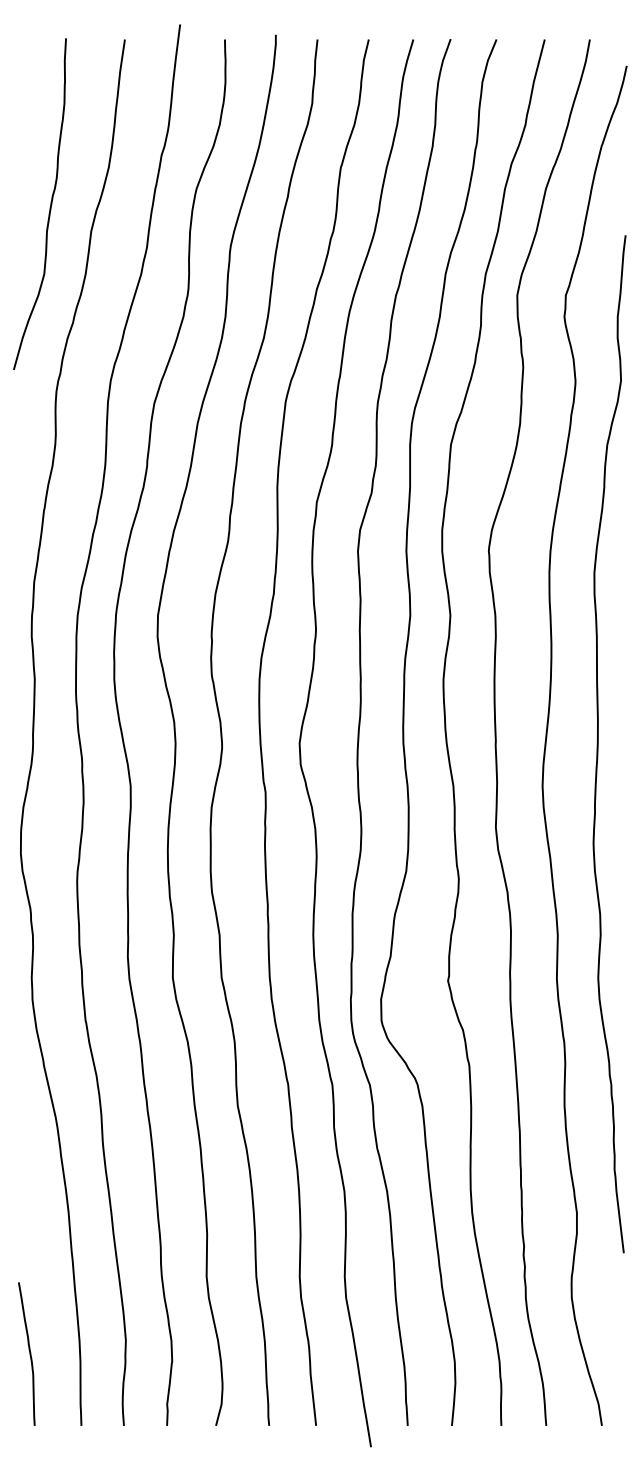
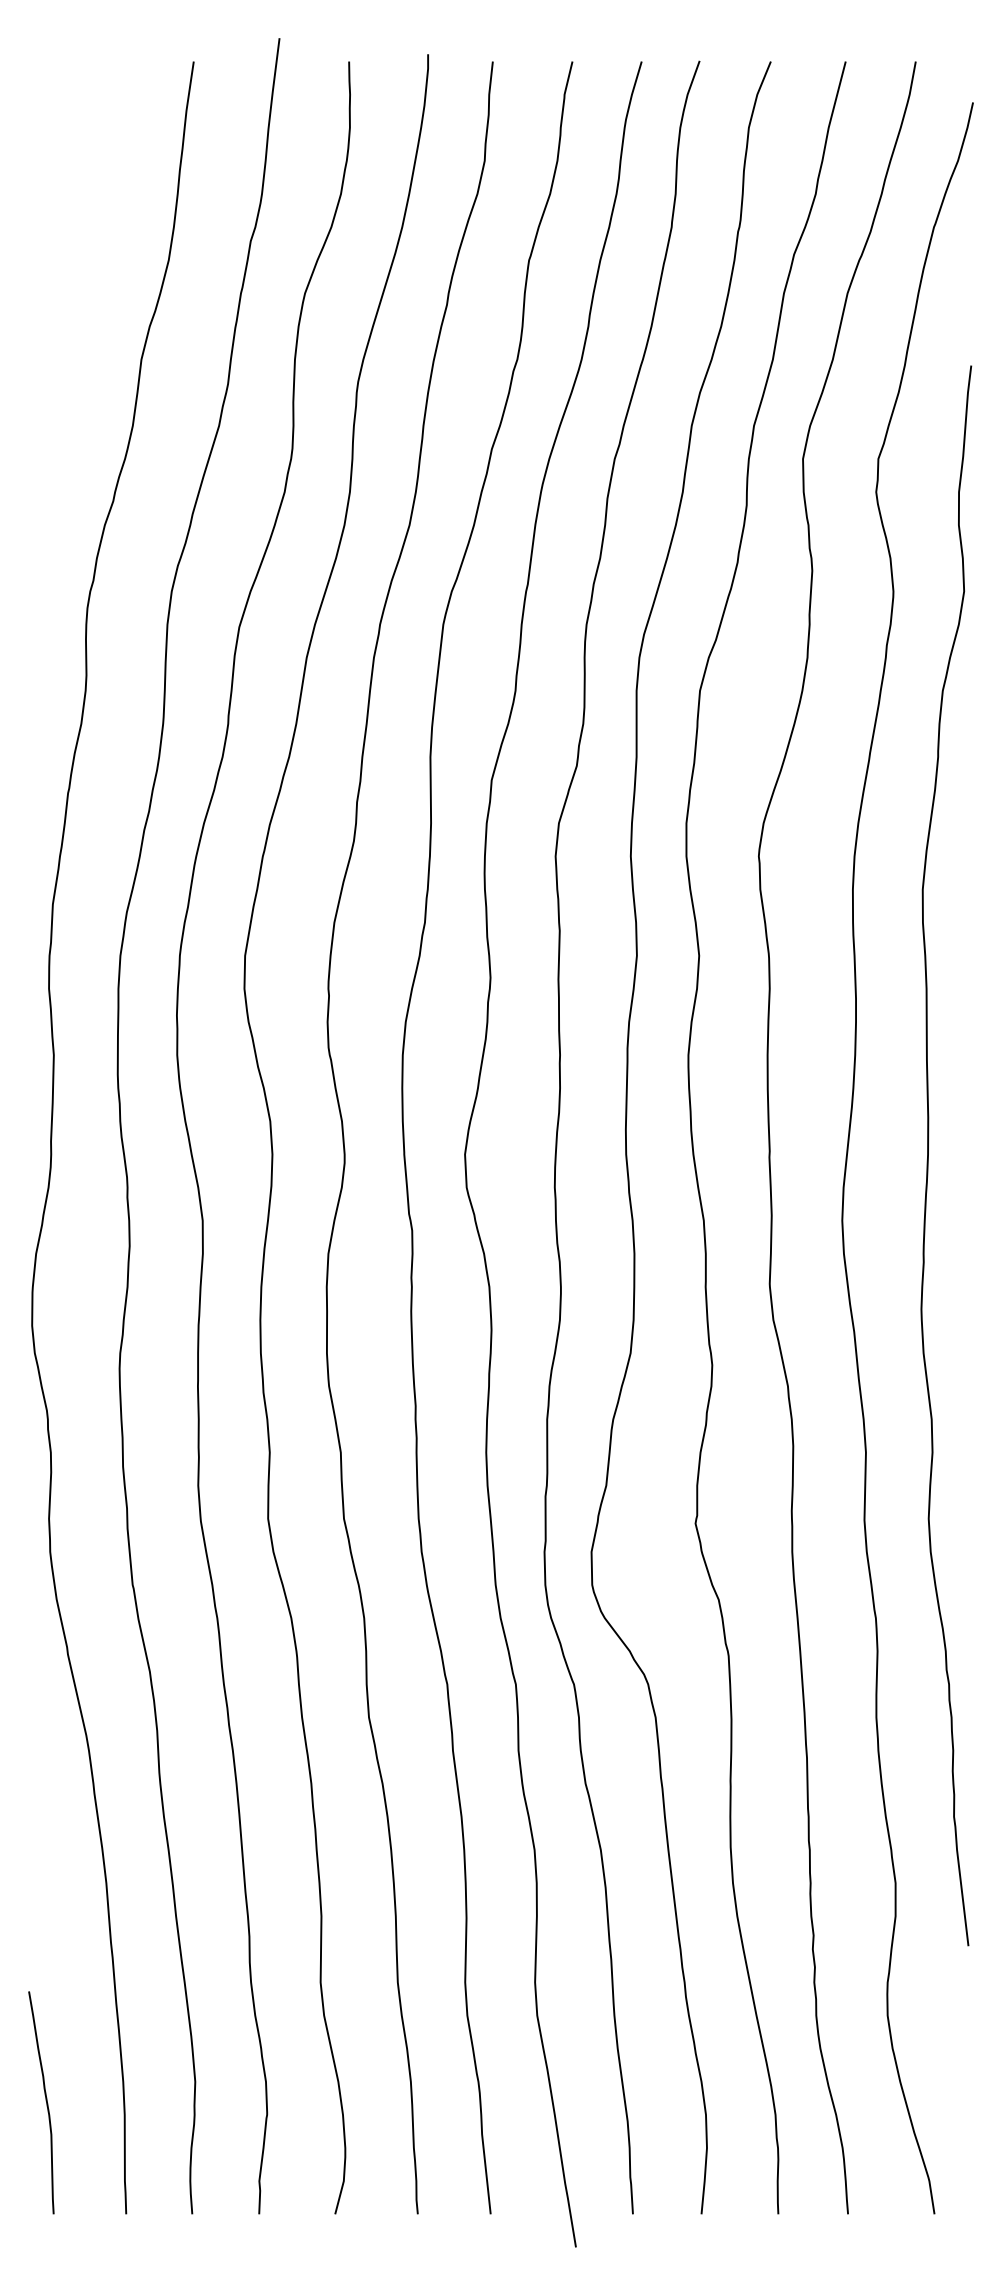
curve: (49, 207) -> (76, 322), removed

